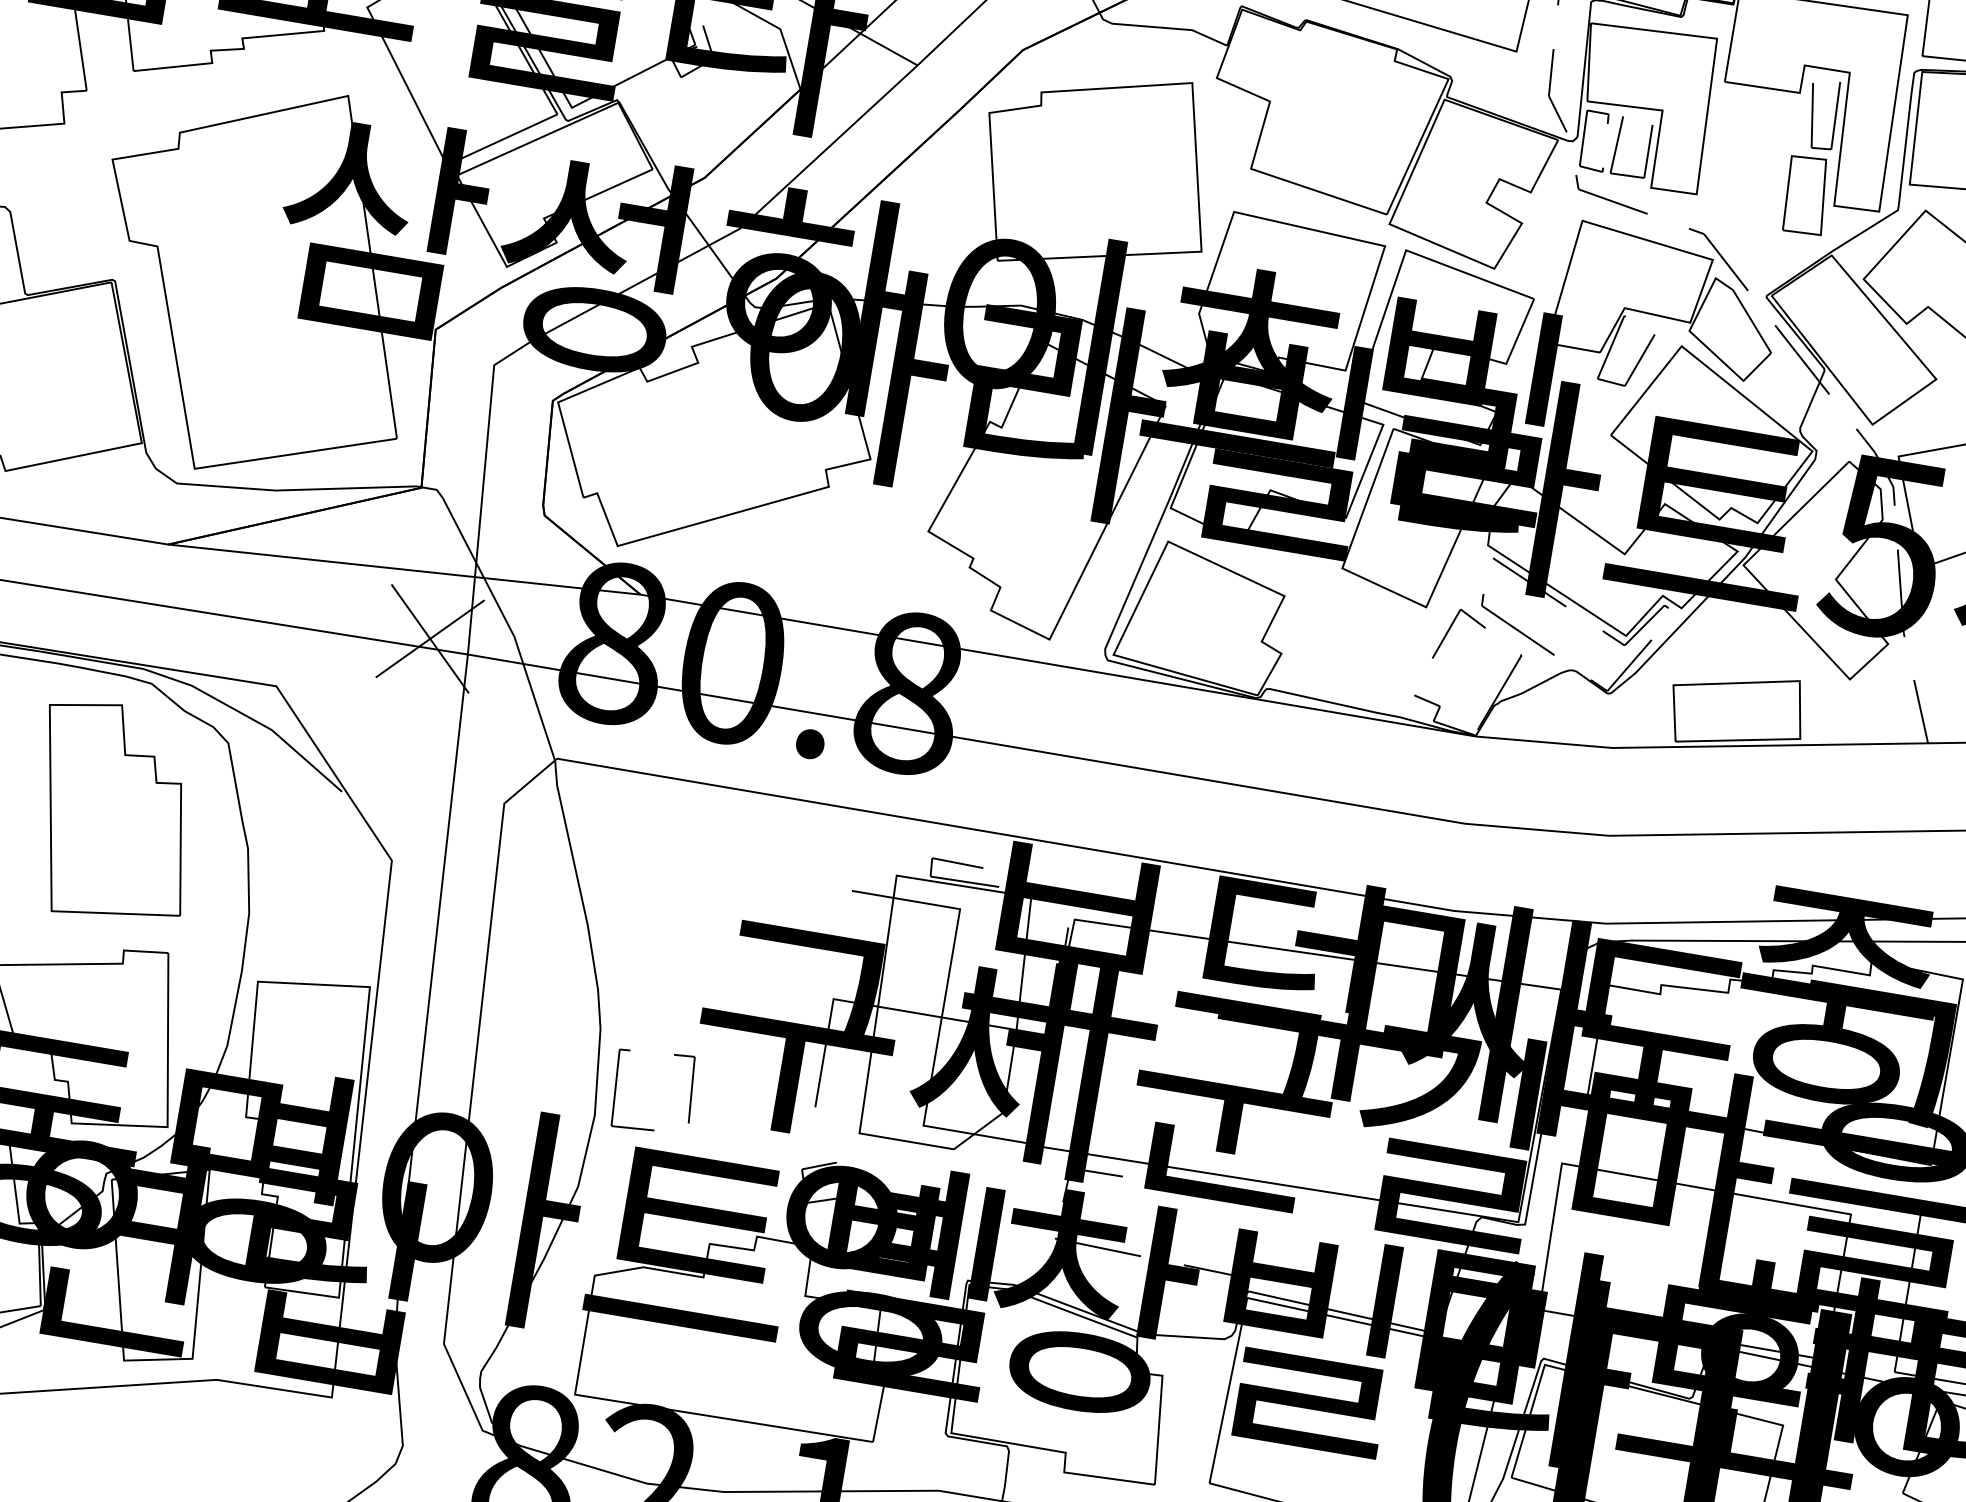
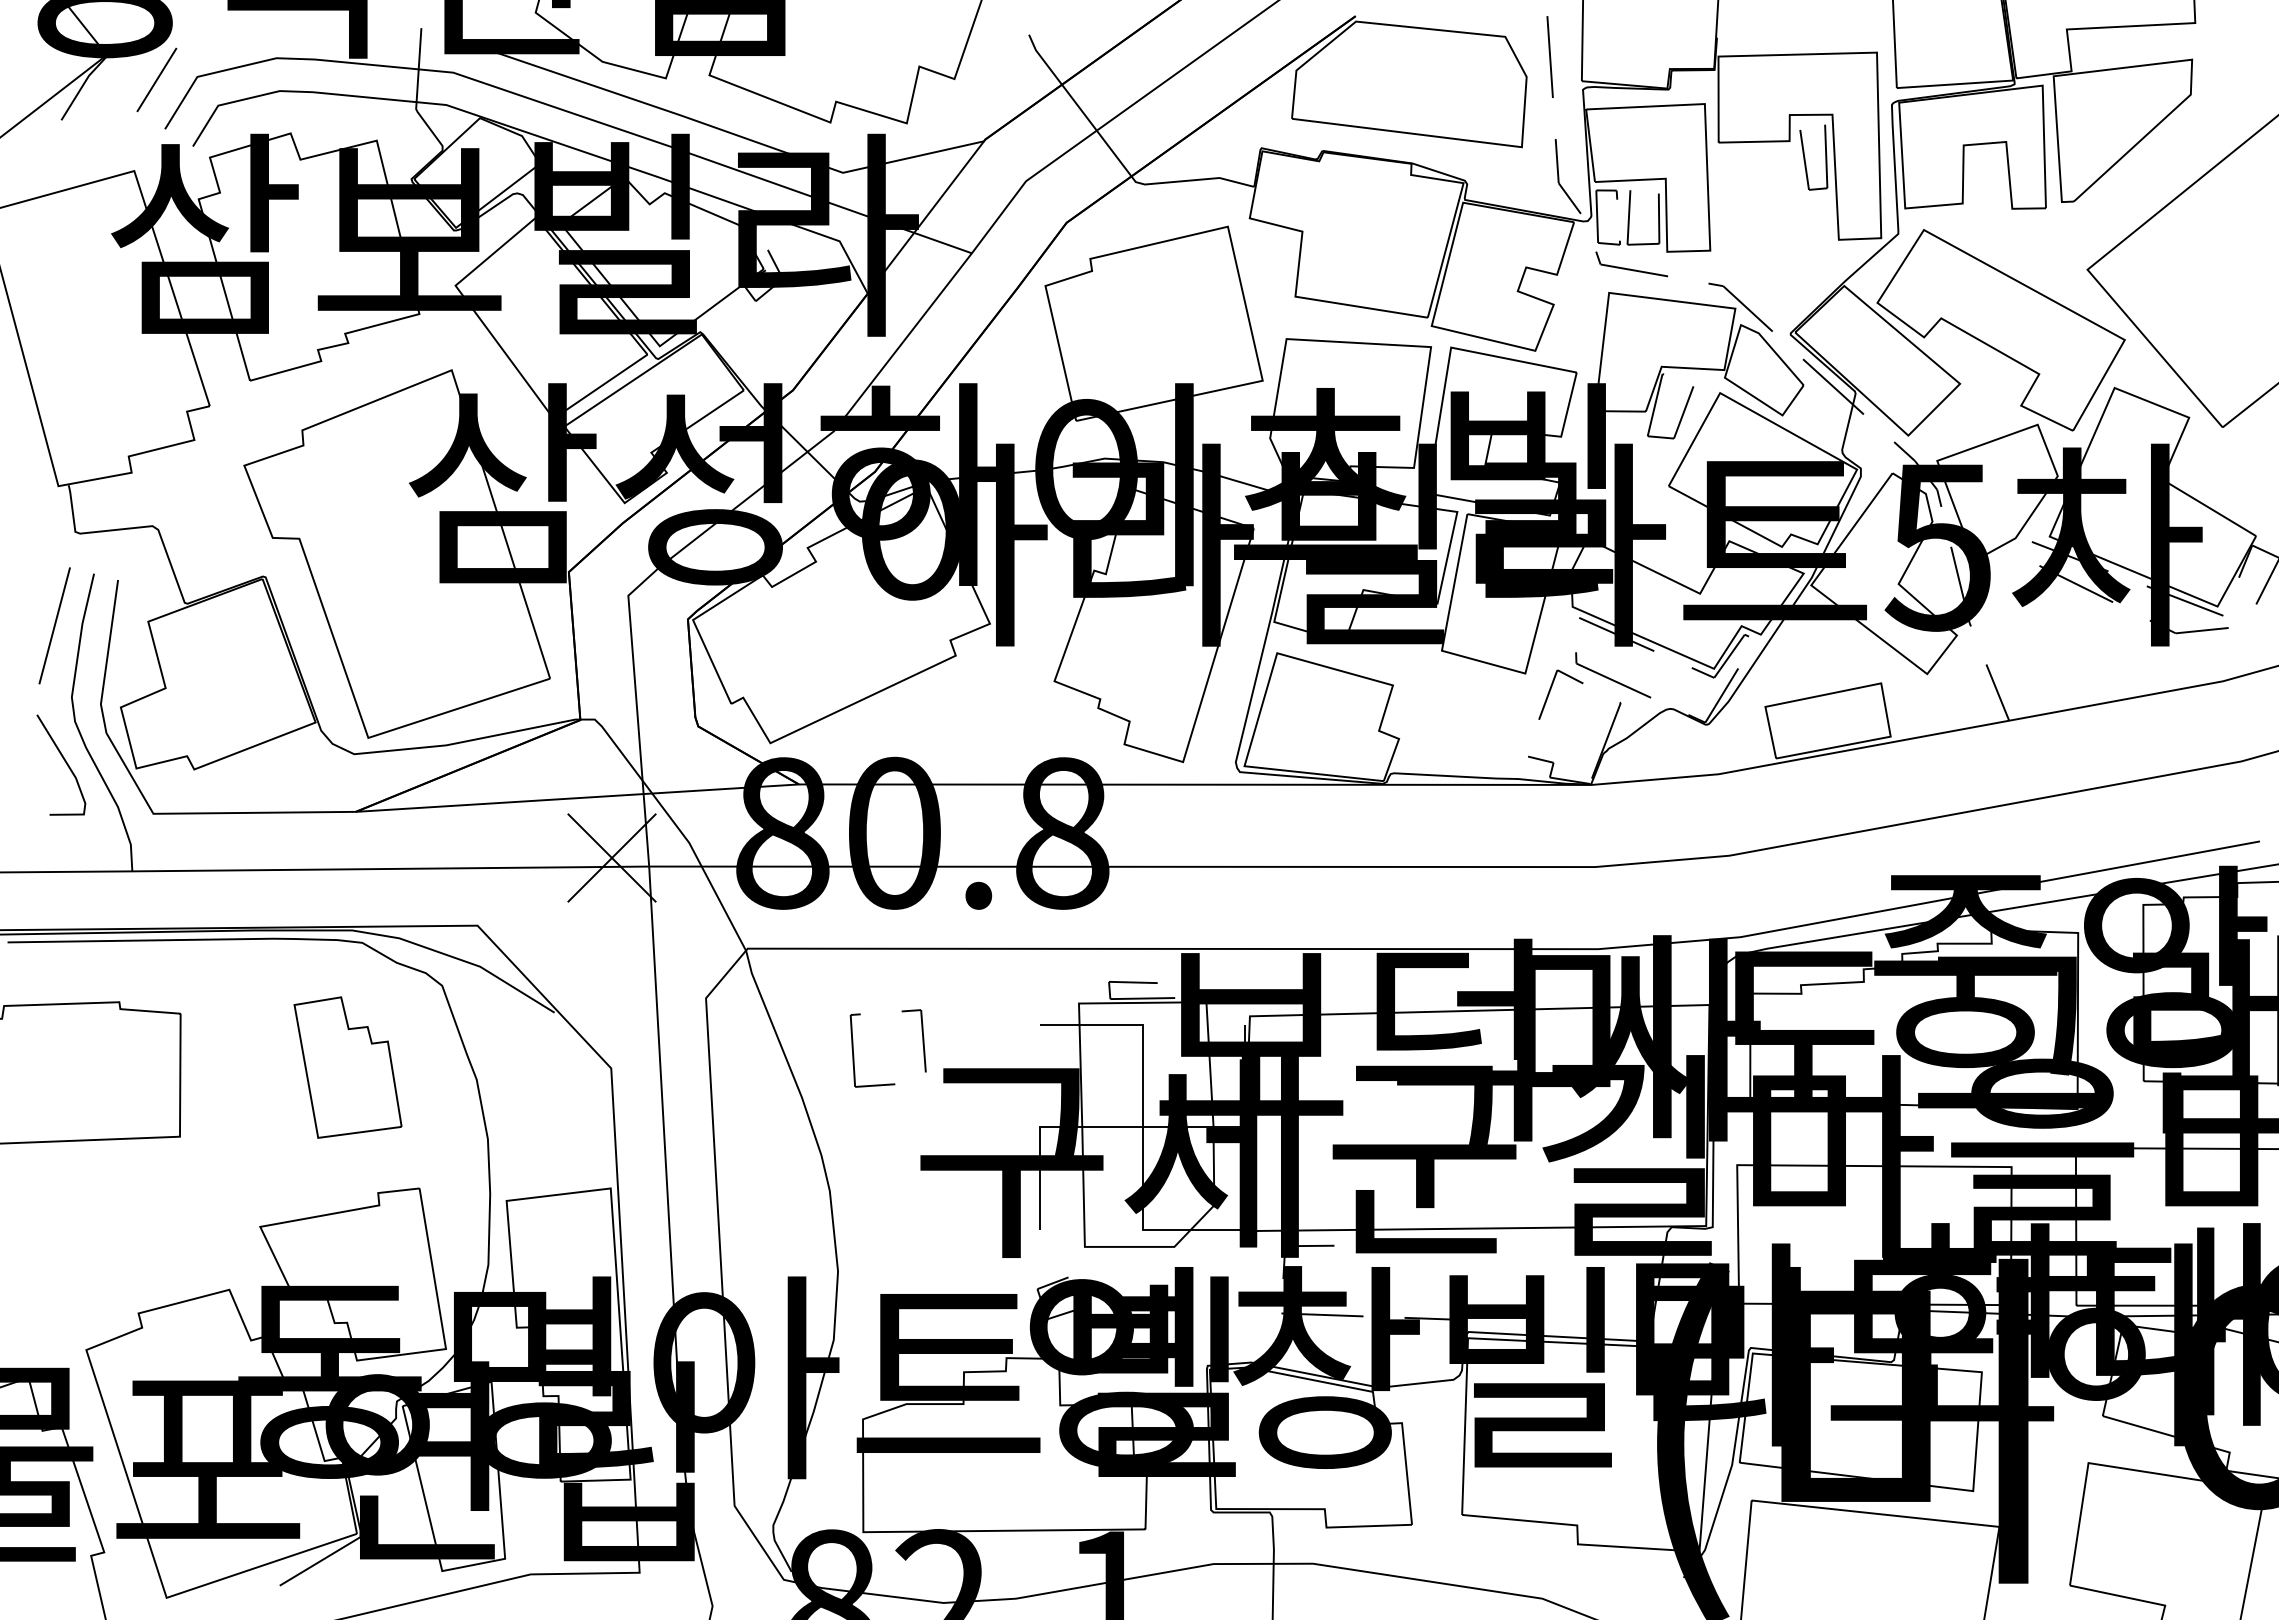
part: (1806, 195) -> (1811, 234), removed
part: (113, 812) -> (347, 1067), size x0.7
part: (616, 1092) -> (854, 1055), moved

